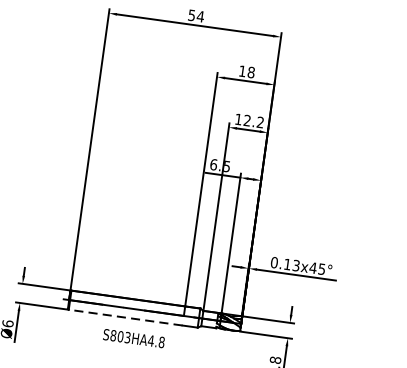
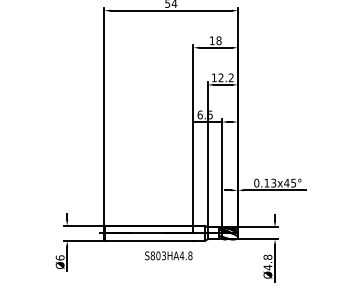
line: (124, 317) -> (148, 240), dashed -> solid
text: (133, 338) -> (168, 255), moved

